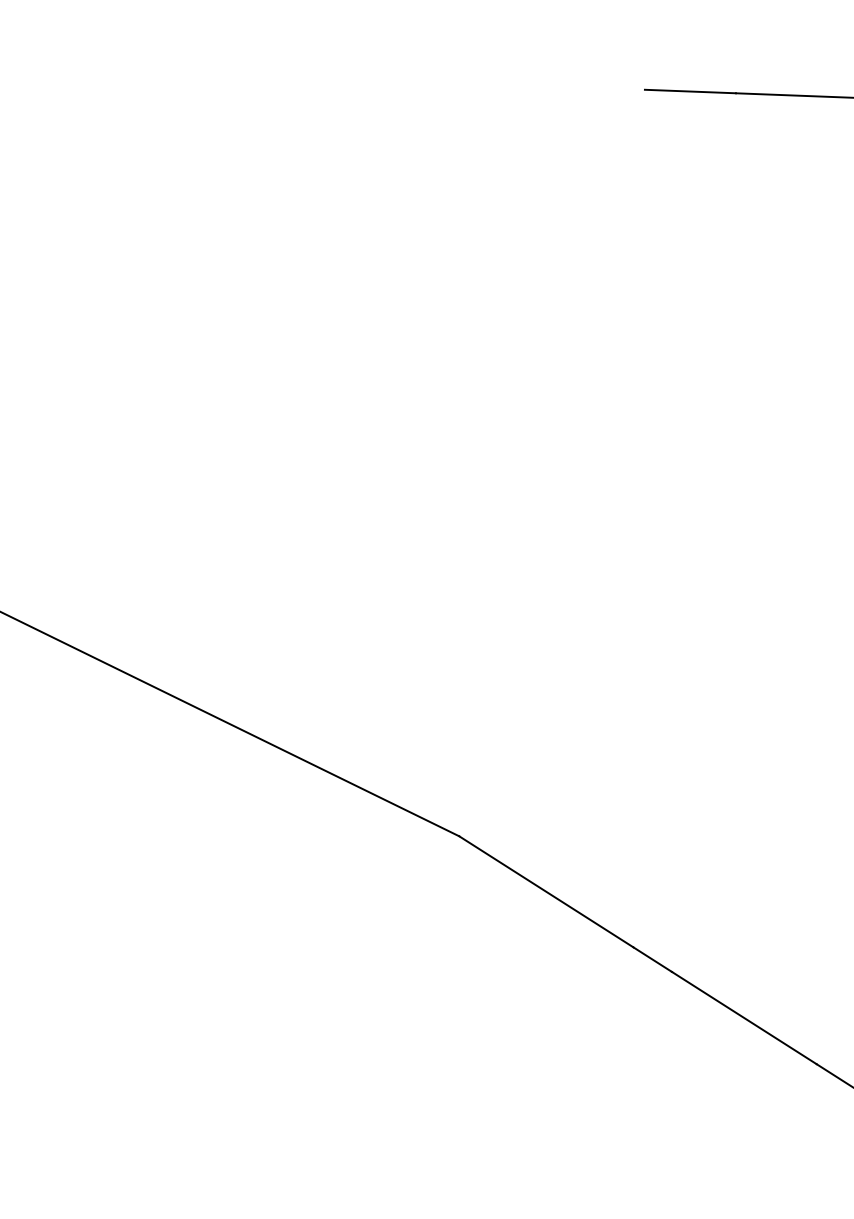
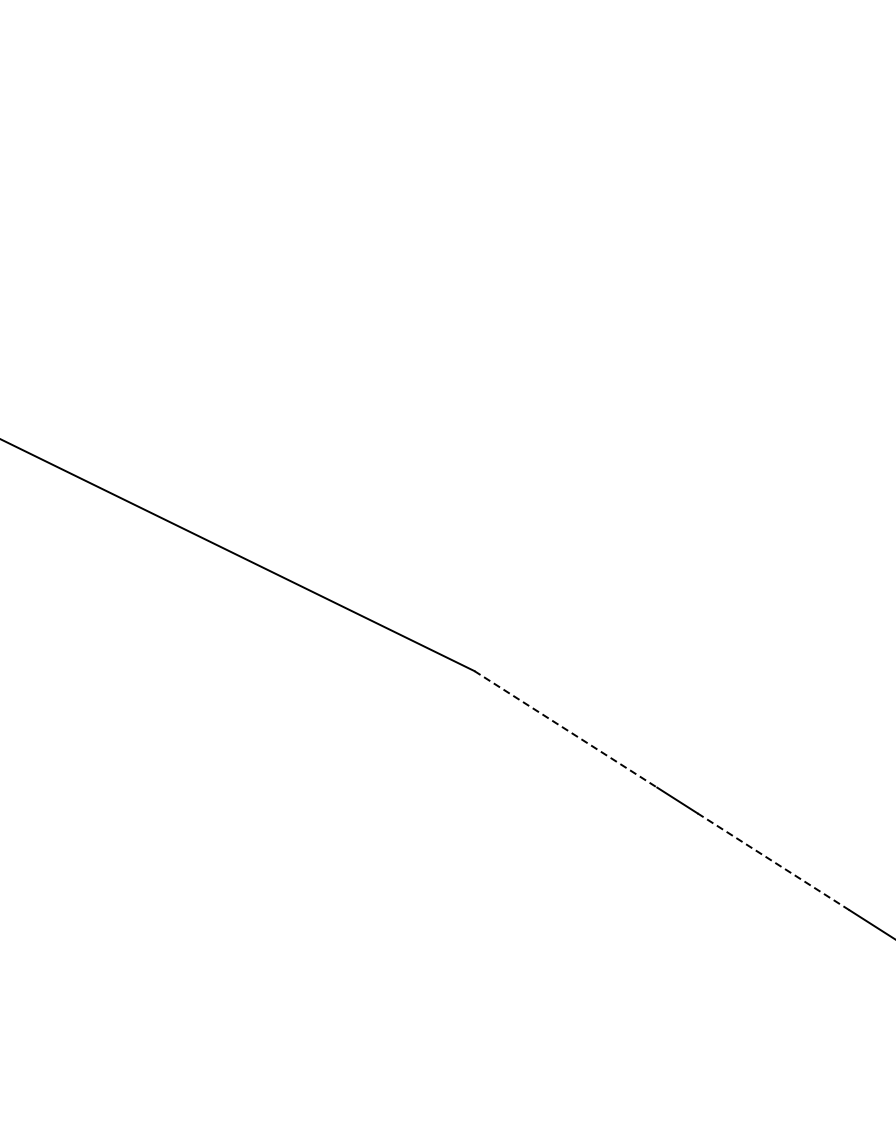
line: (546, 892) -> (565, 730), solid -> dashed
line: (744, 1018) -> (773, 862), solid -> dashed

